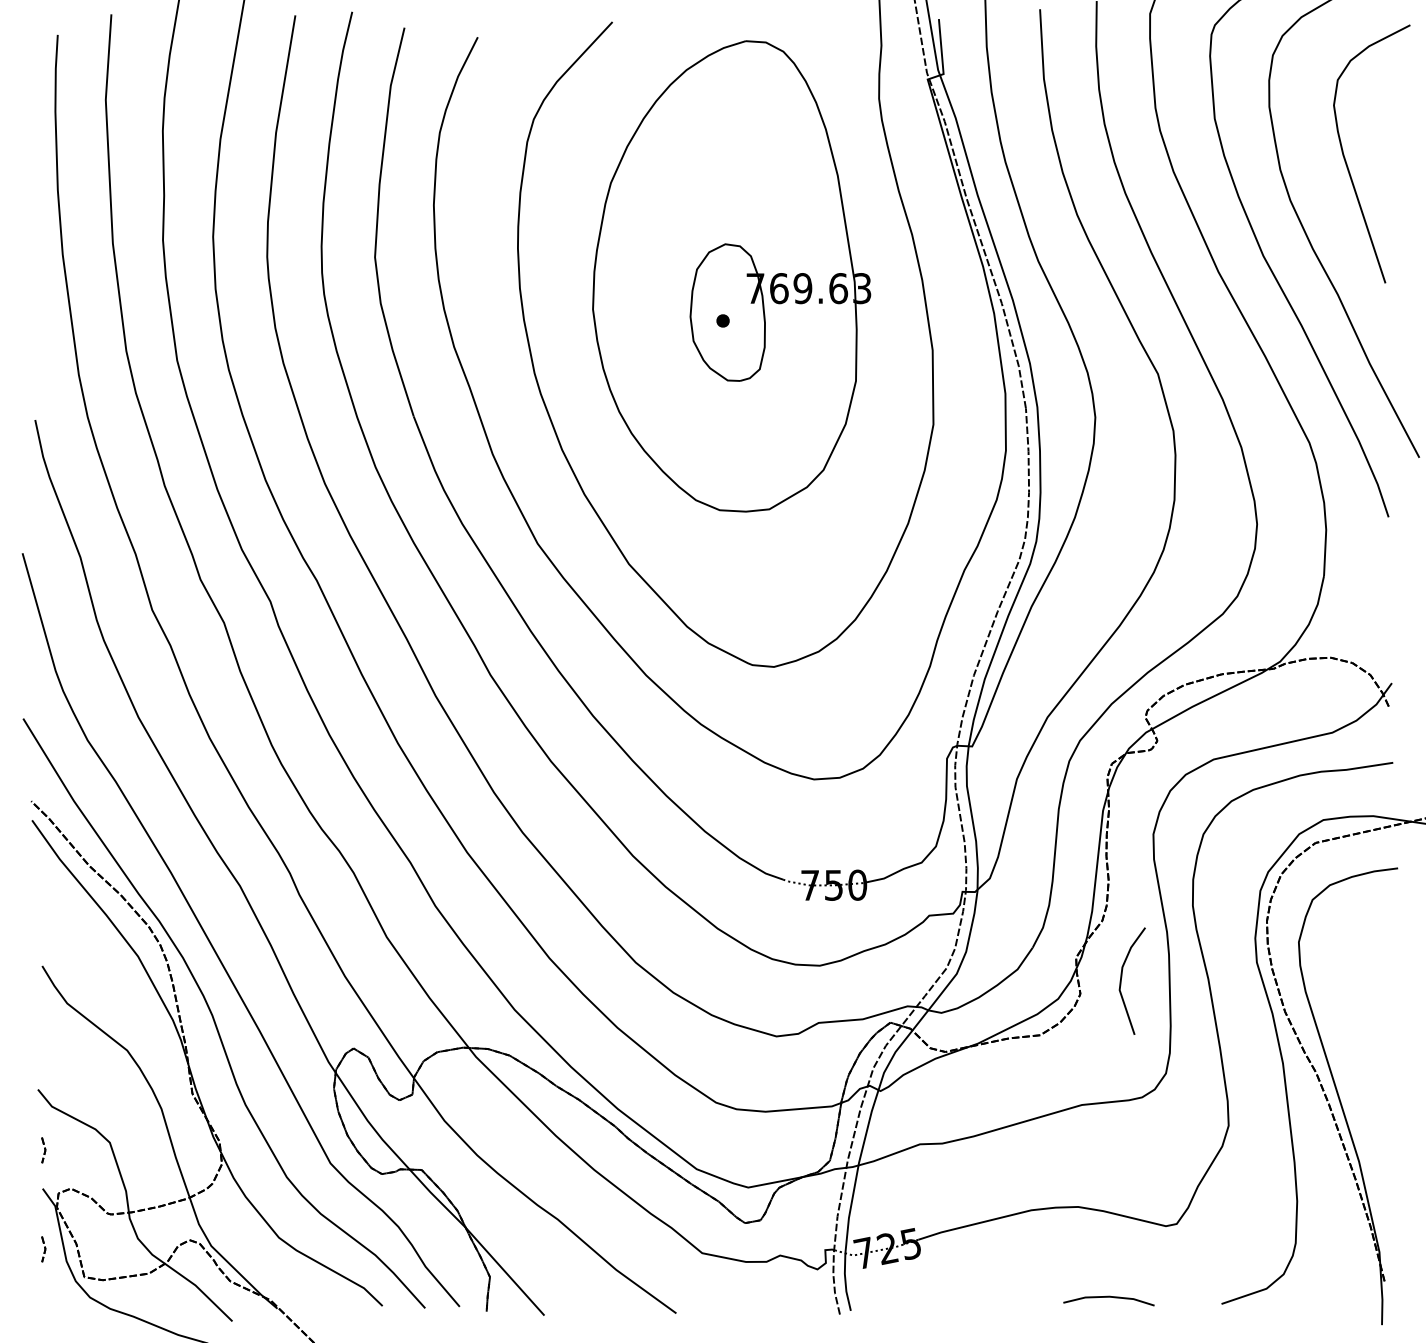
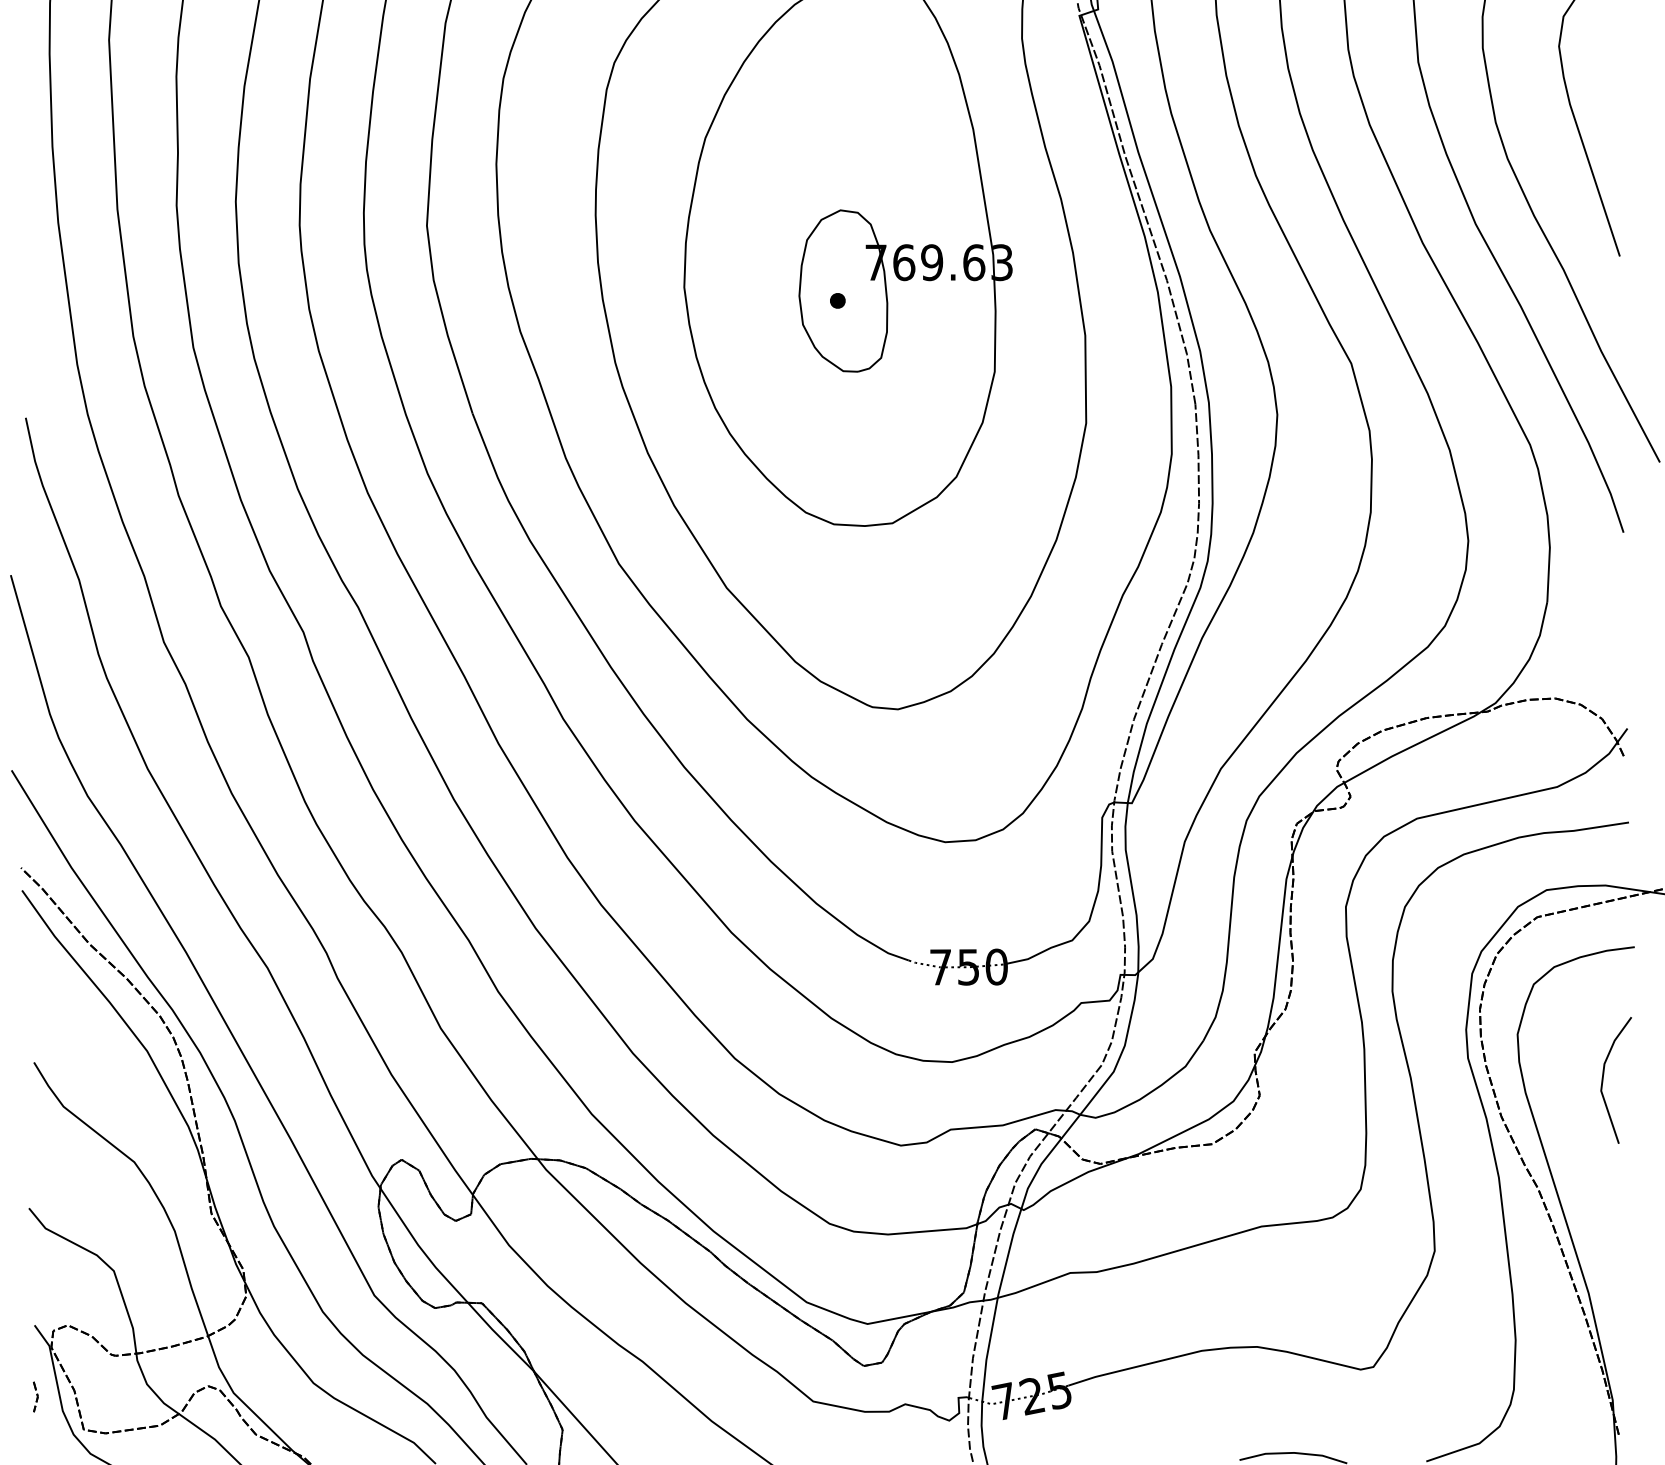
line: (1122, 977) -> (1604, 1076), moved
part: (43, 1150) -> (35, 1280), removed

